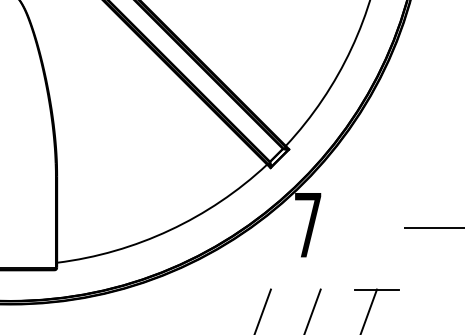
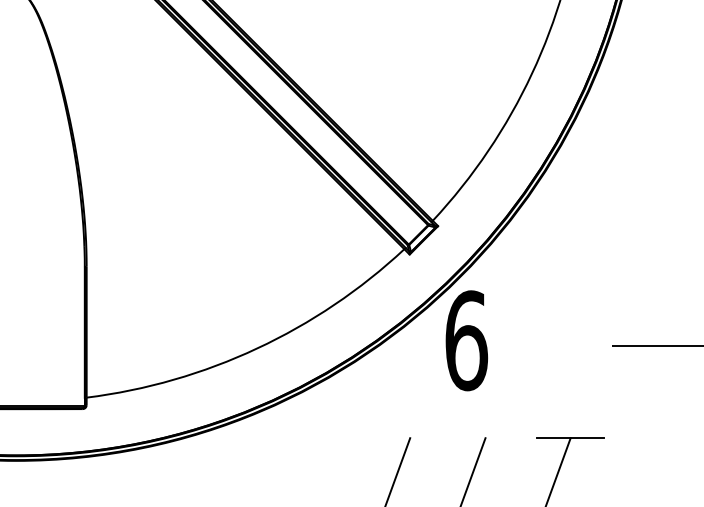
text: (308, 224) -> (467, 339), 7 -> 6

